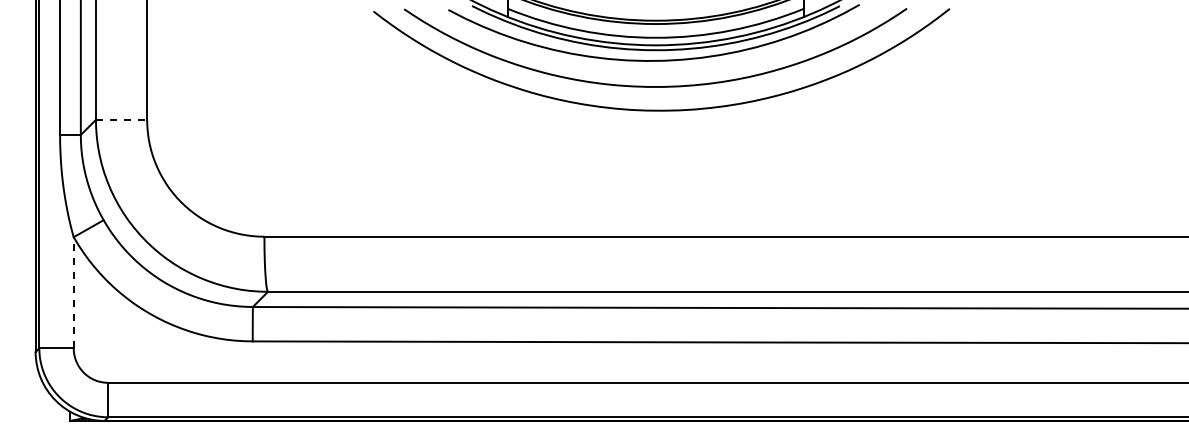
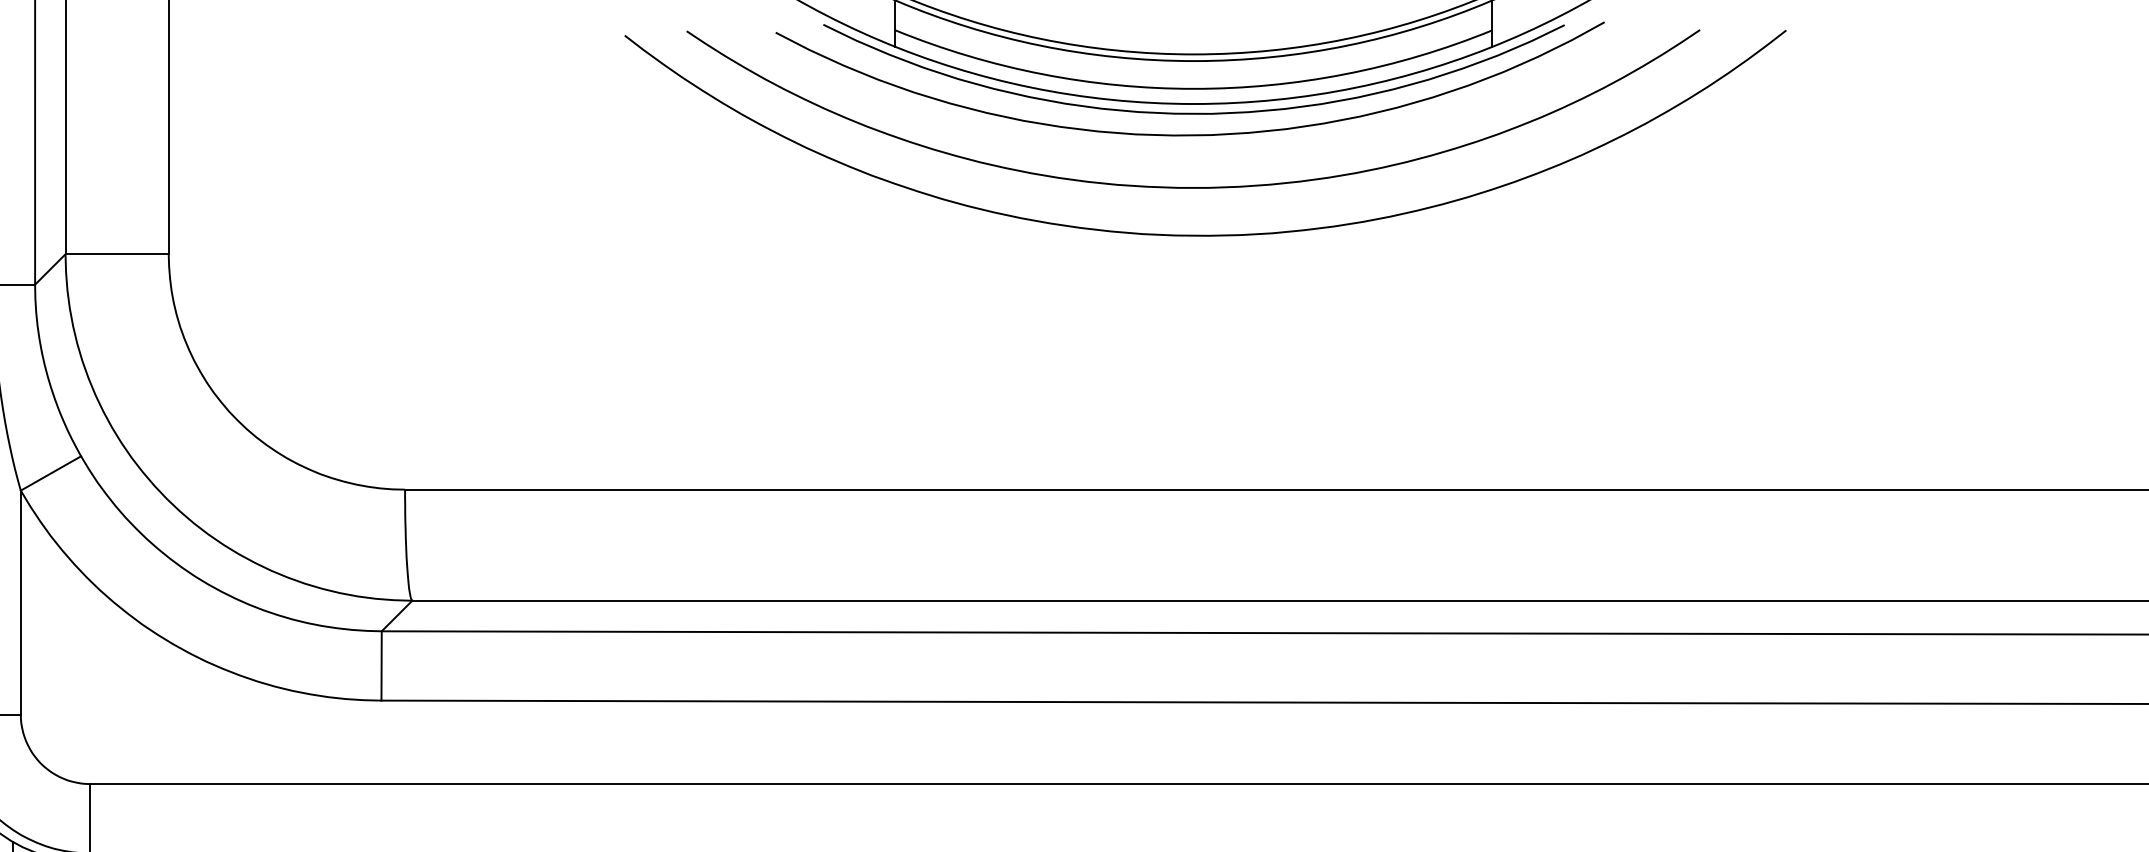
line: (121, 119) -> (117, 253), dashed -> solid
line: (73, 292) -> (20, 602), dashed -> solid

